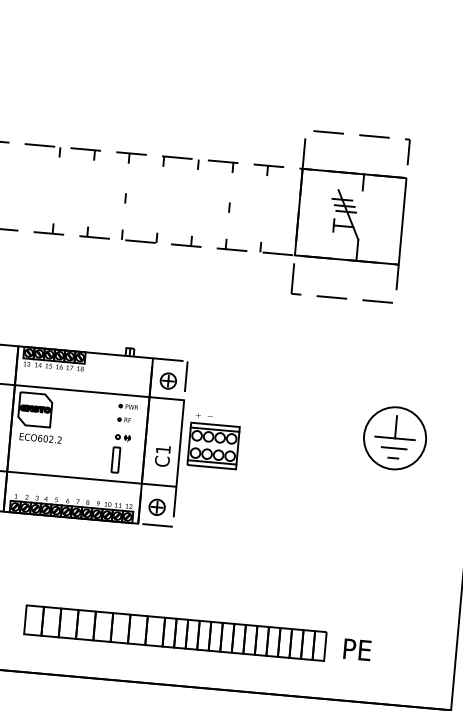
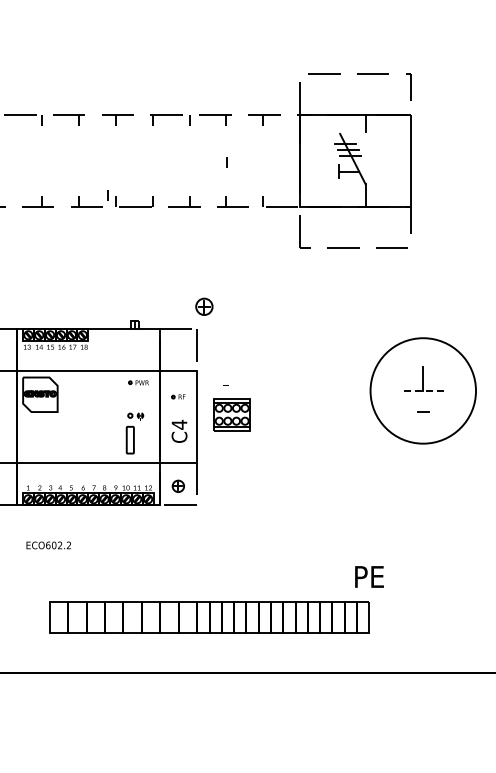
line: (125, 198) -> (107, 195), moved
part: (168, 380) -> (204, 306), moved
part: (124, 419) -> (178, 396), moved
circle: (395, 437) -> (423, 390), size x1.6
text: (40, 438) -> (48, 545), moved
line: (394, 438) -> (422, 391), solid -> dashed
part: (213, 441) -> (231, 411), size x0.7
line: (394, 448) -> (423, 401), removed
text: (163, 449) -> (179, 424), C1 -> C4
part: (157, 507) -> (178, 486), size x0.7
text: (357, 649) -> (369, 576), moved

